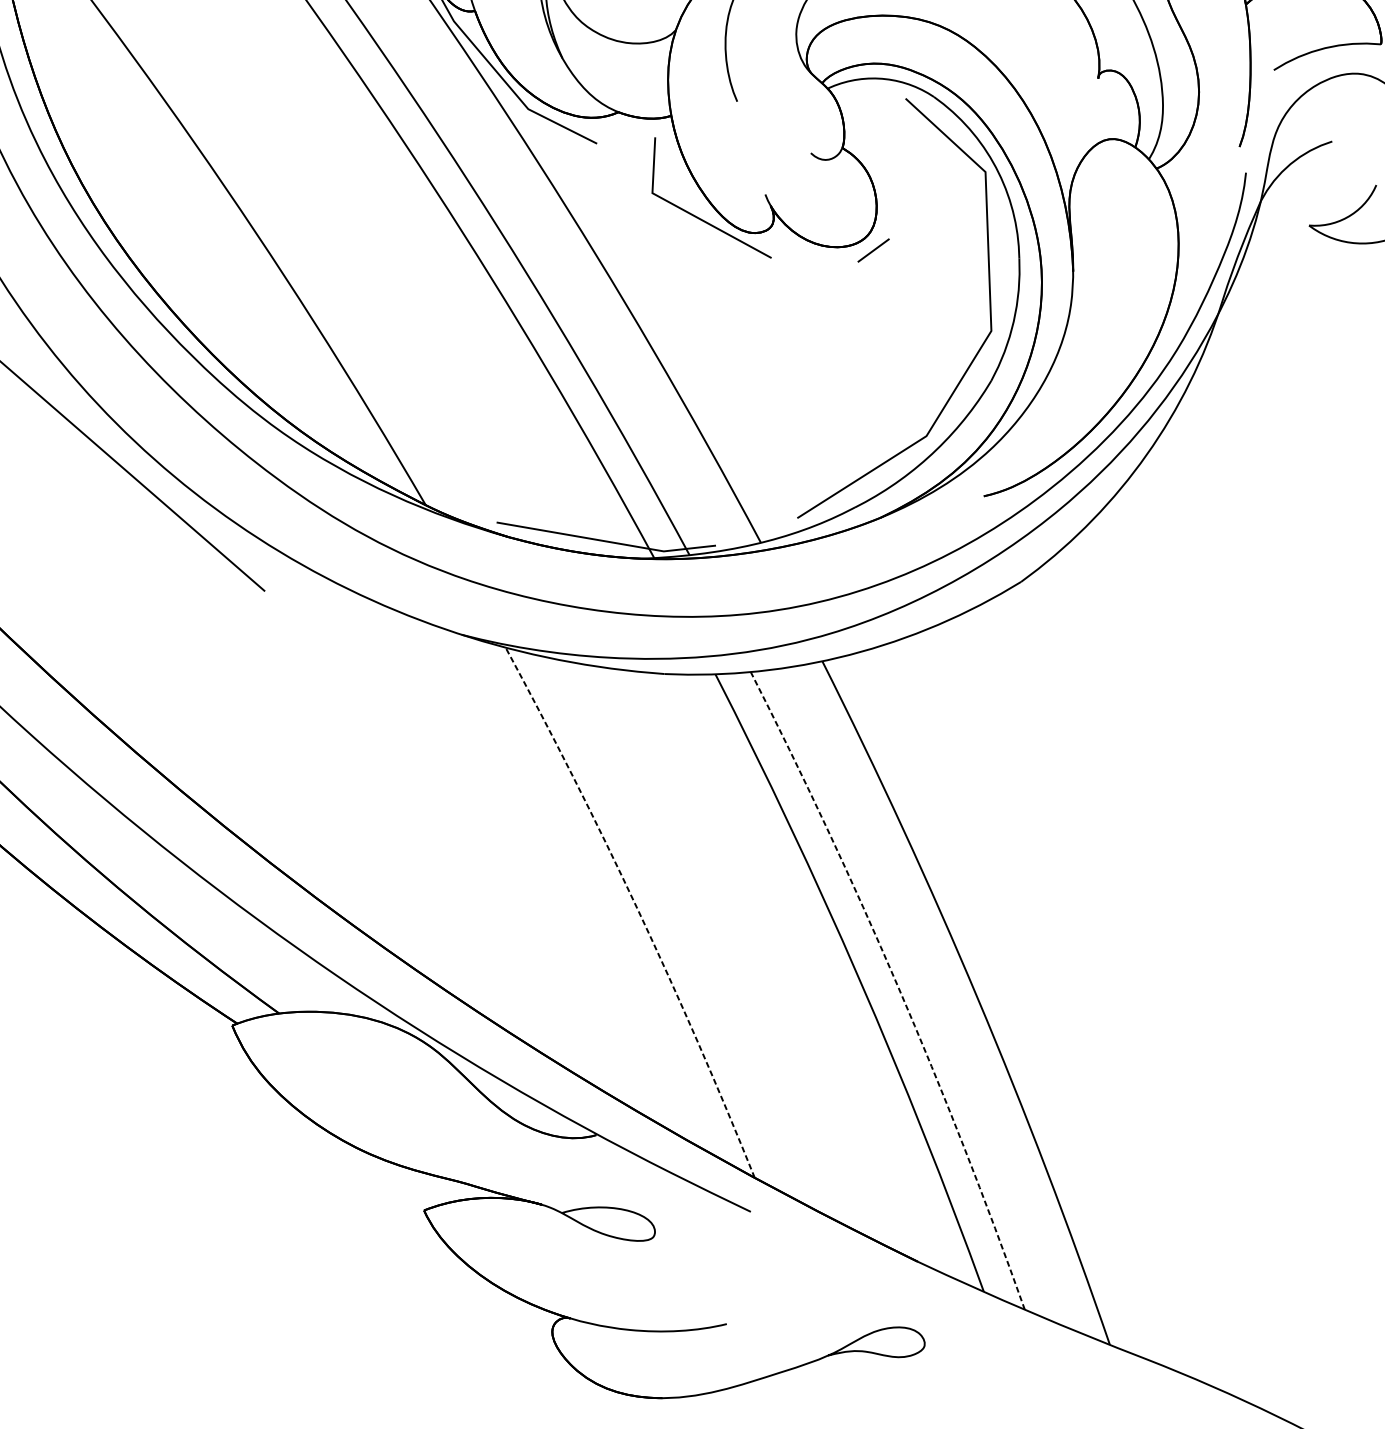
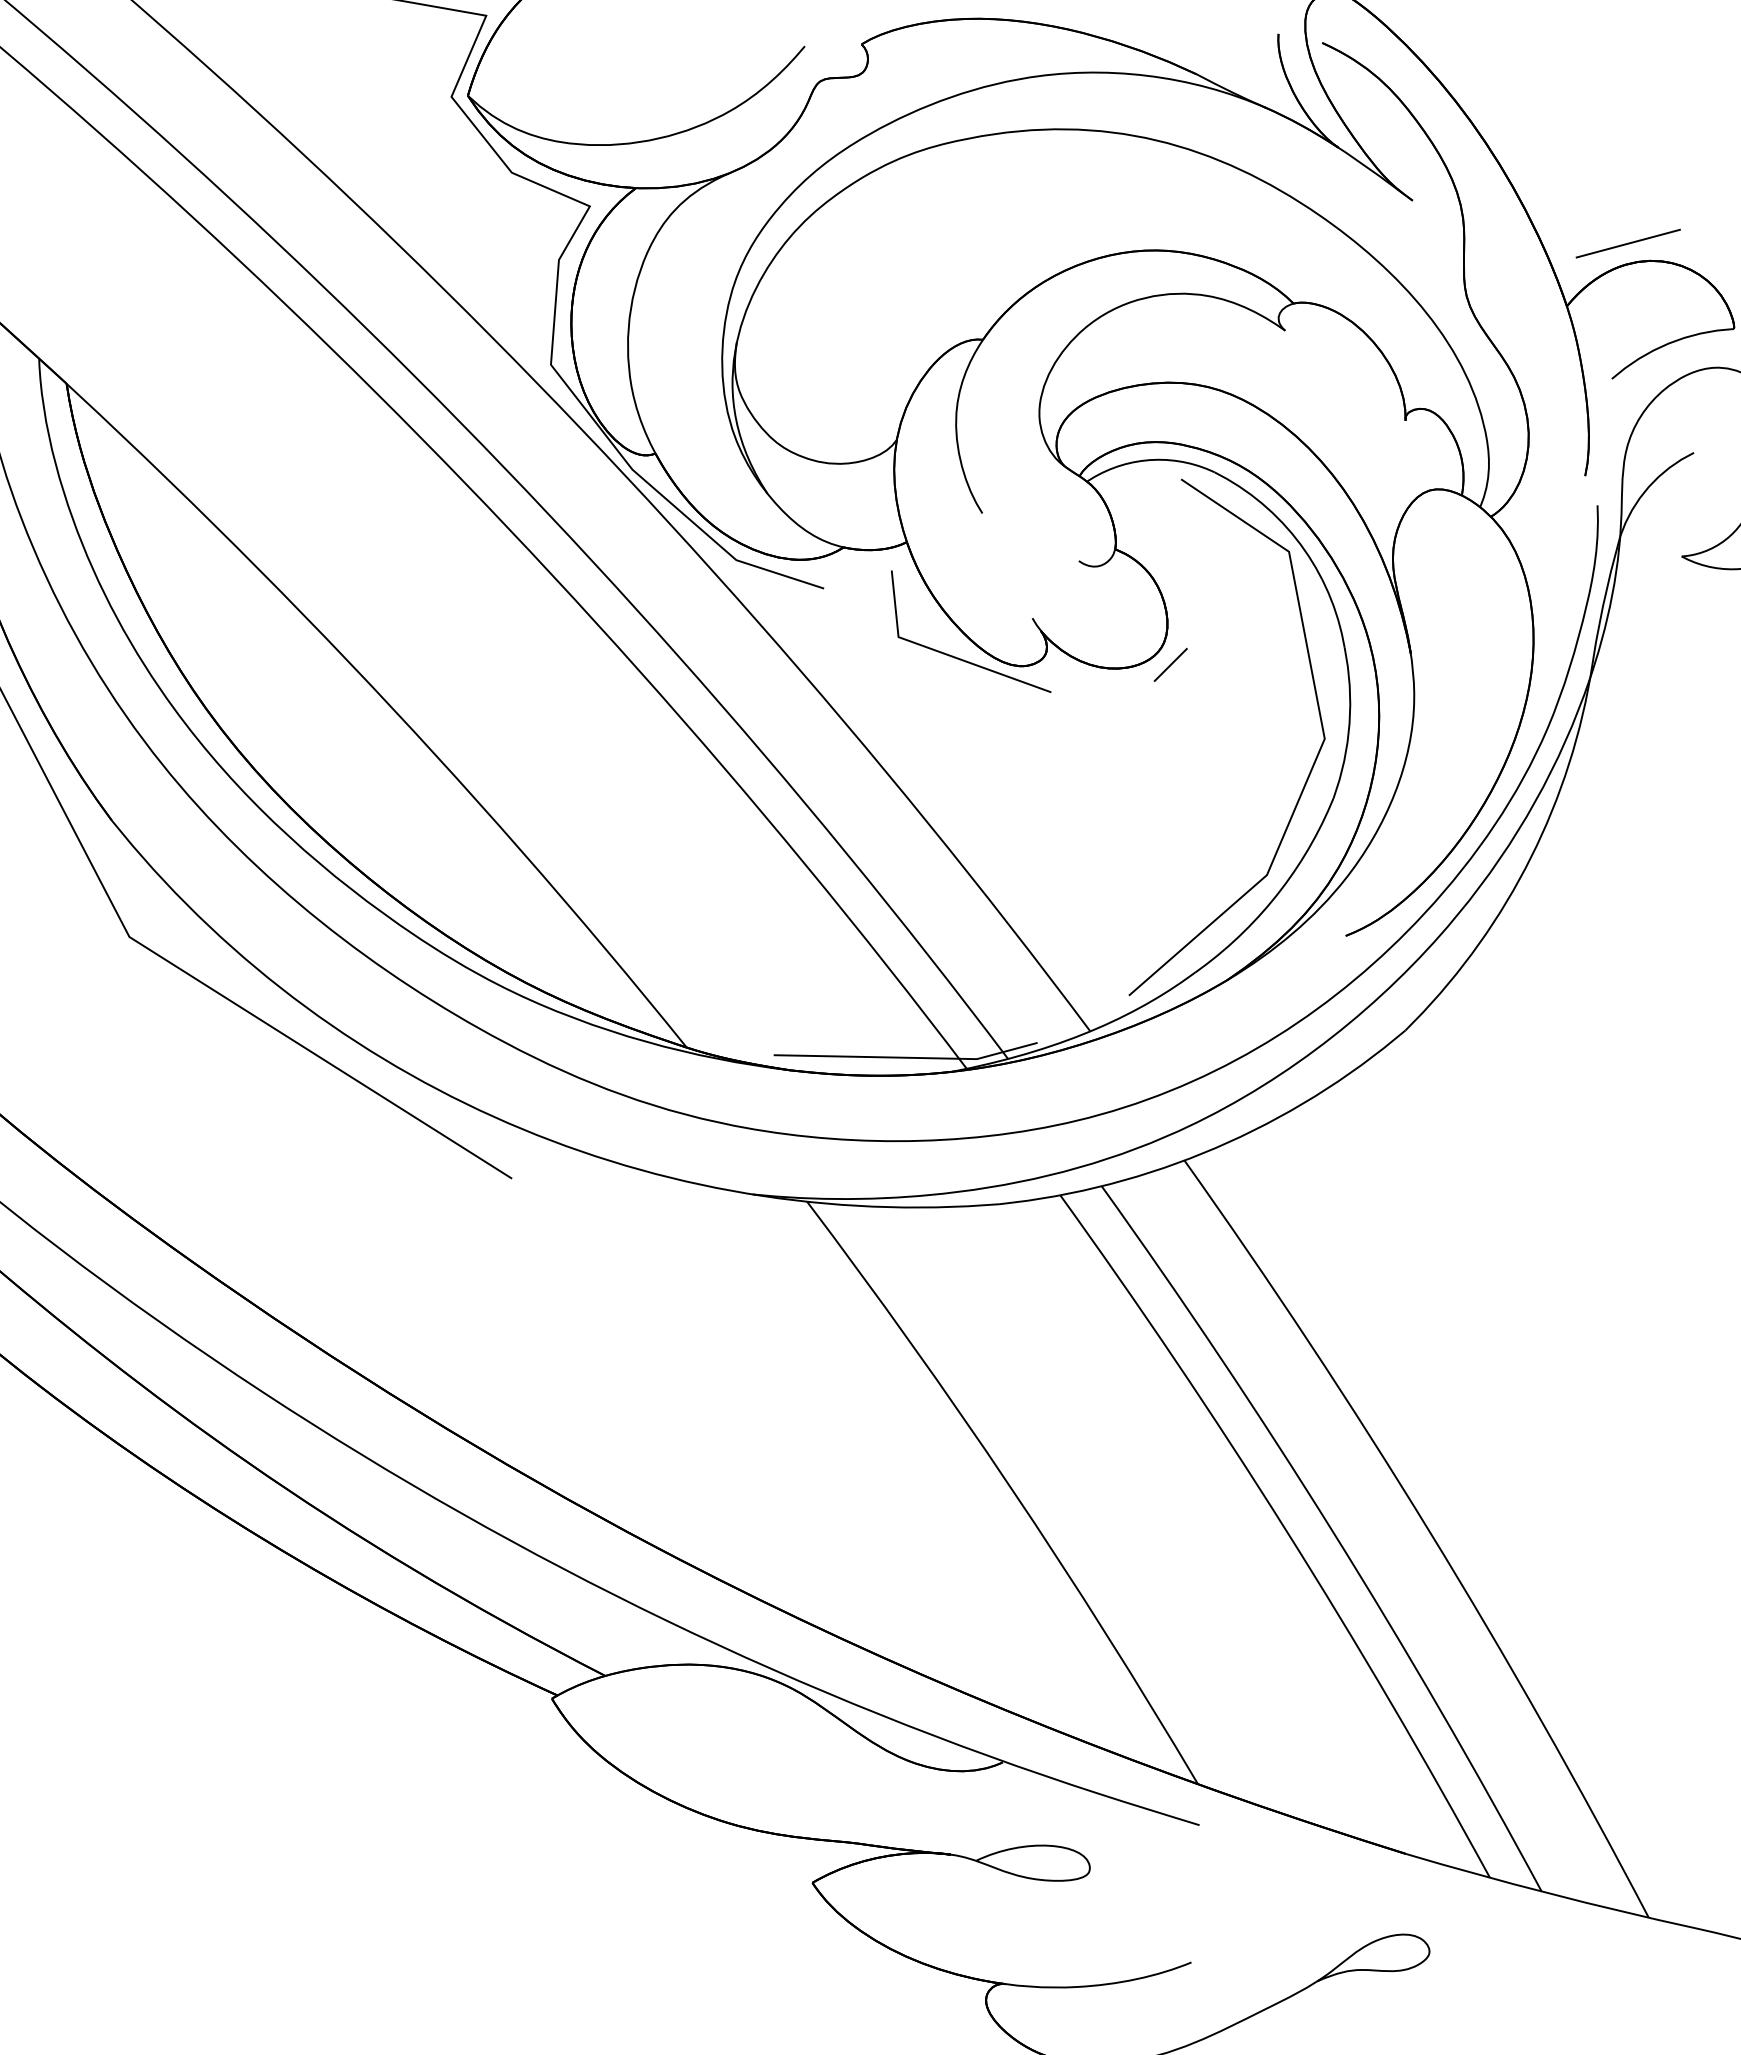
line: (637, 909) -> (1010, 1487), dashed -> solid
line: (898, 986) -> (1333, 1531), dashed -> solid

